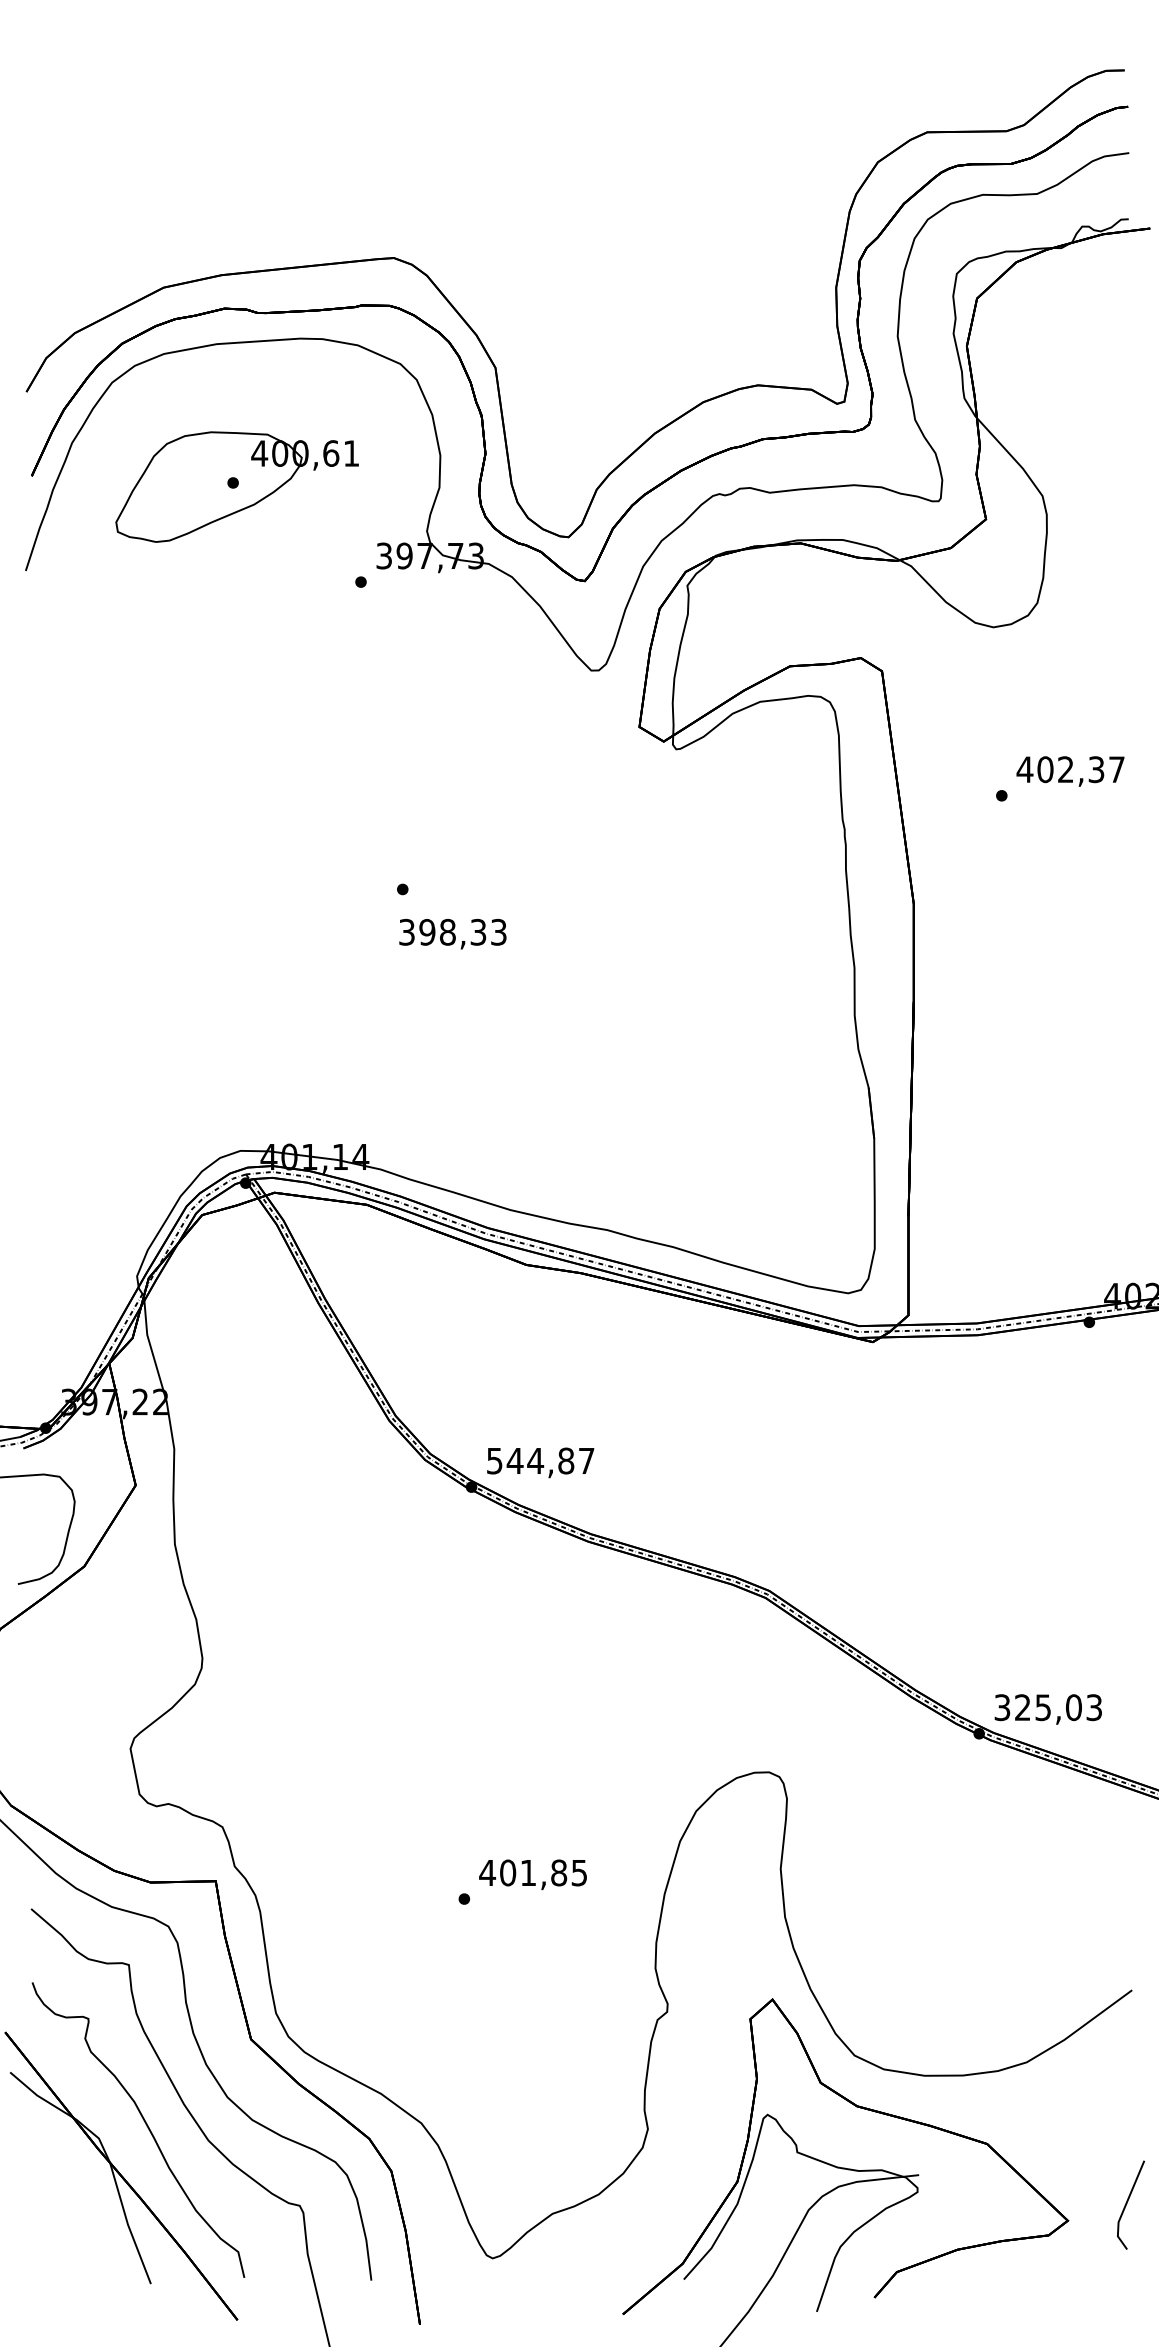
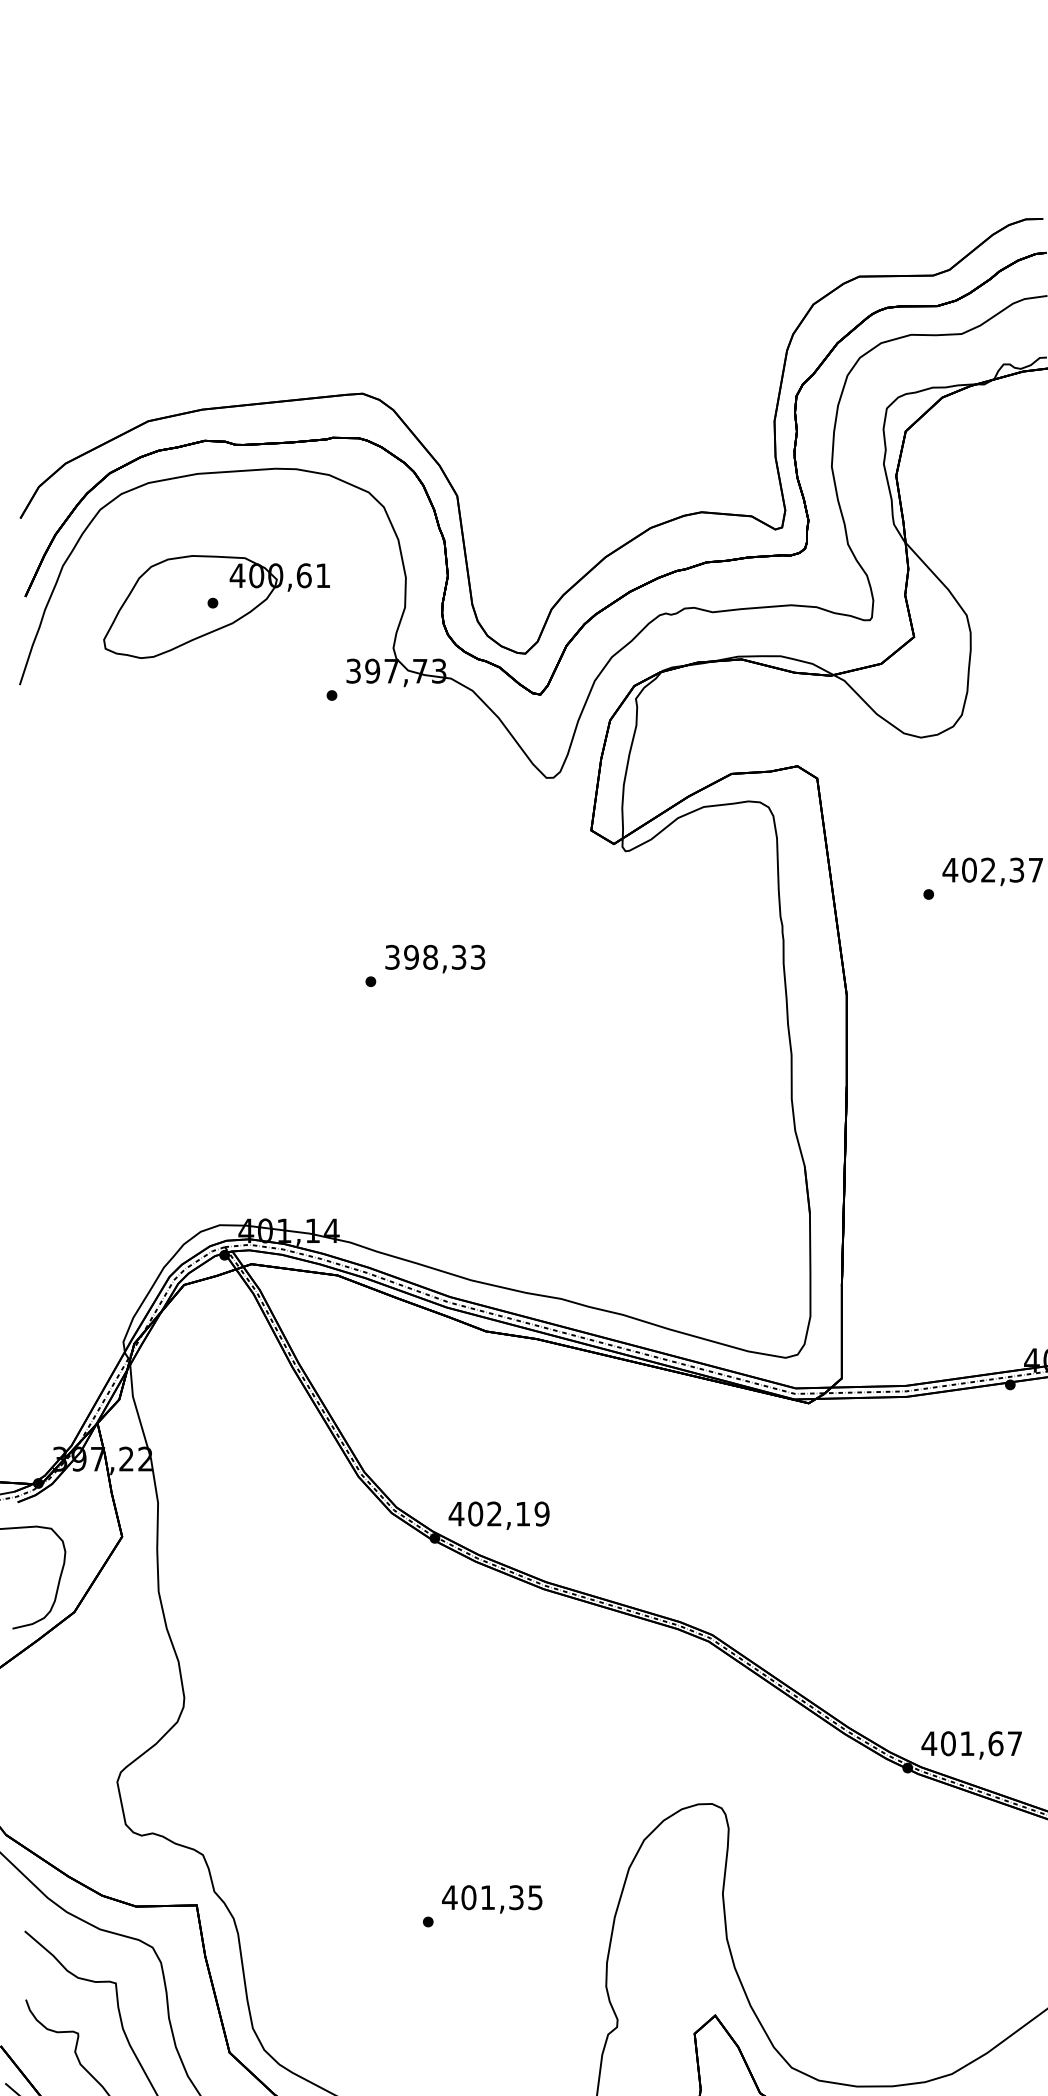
text: (452, 933) -> (434, 958), moved
text: (540, 1460) -> (499, 1513), 544,87 -> 402,19
text: (1047, 1707) -> (971, 1743), 325,03 -> 401,67
text: (559, 1872) -> (516, 1897), 401,85 -> 401,35

